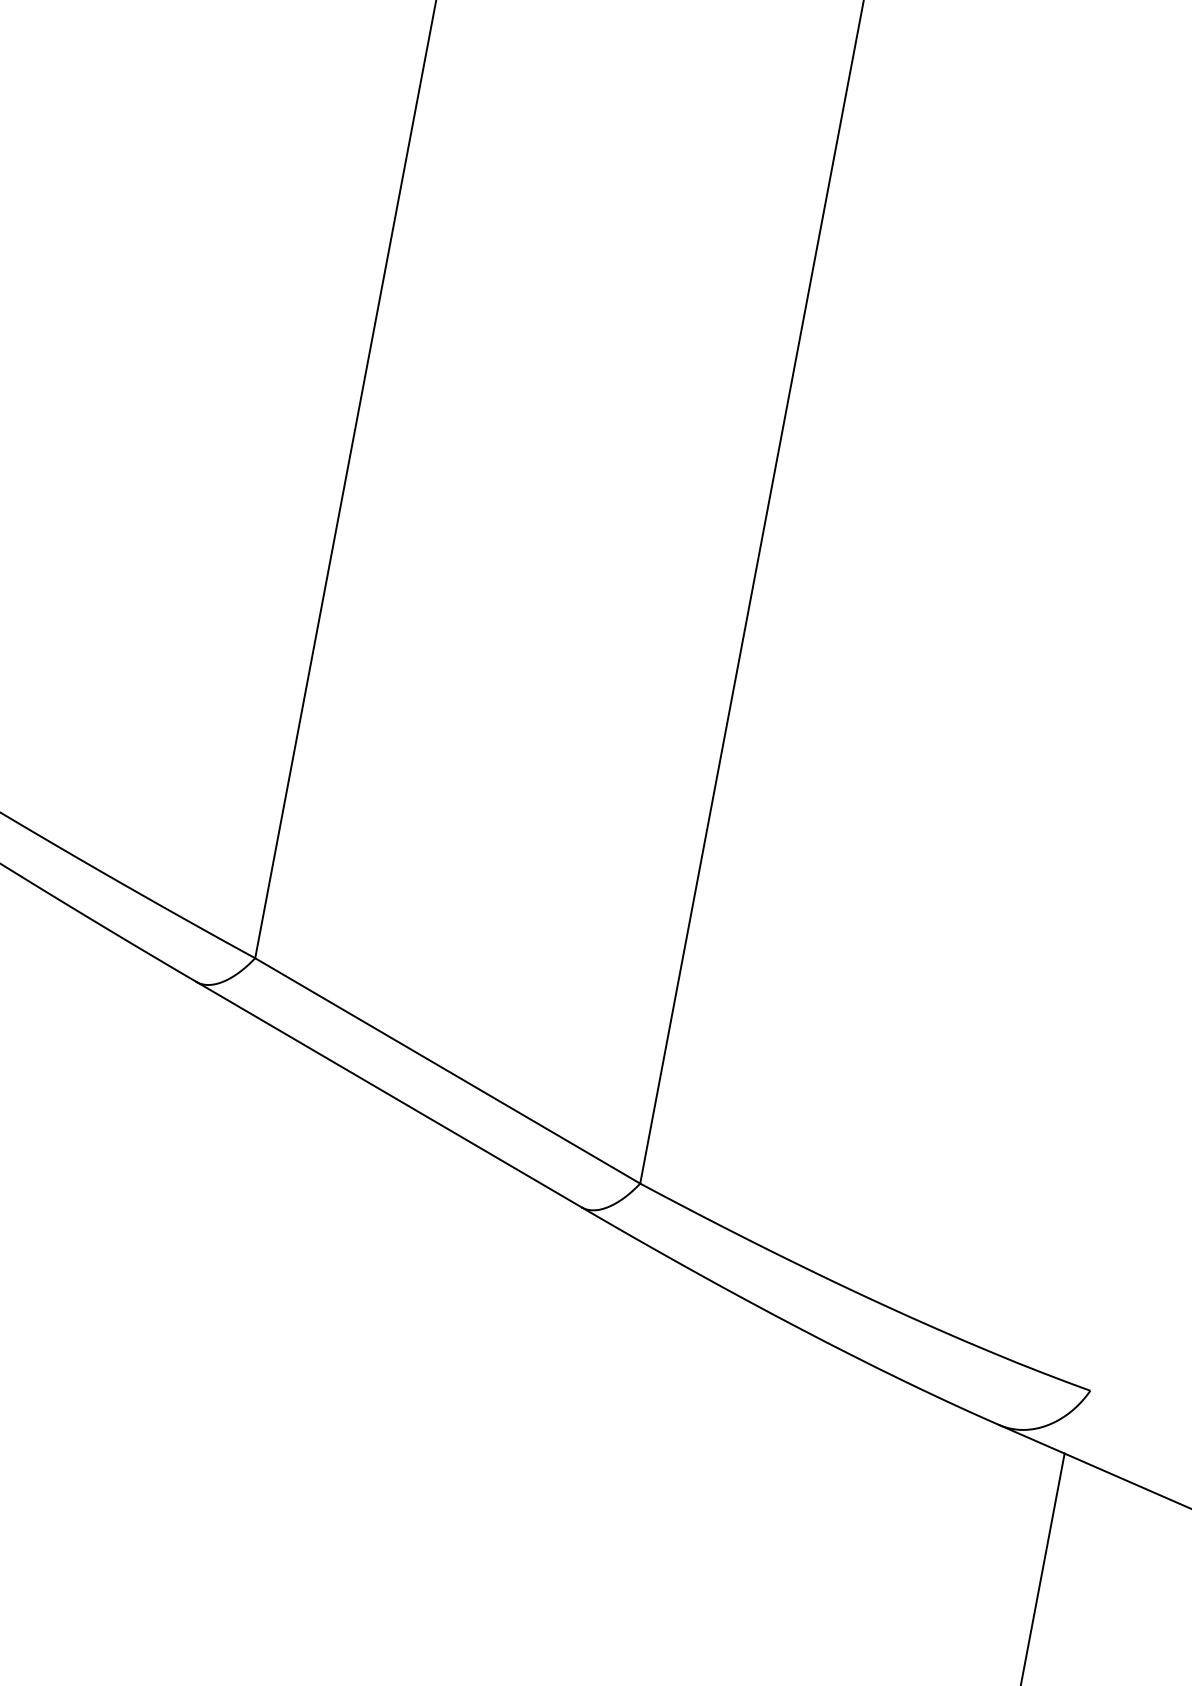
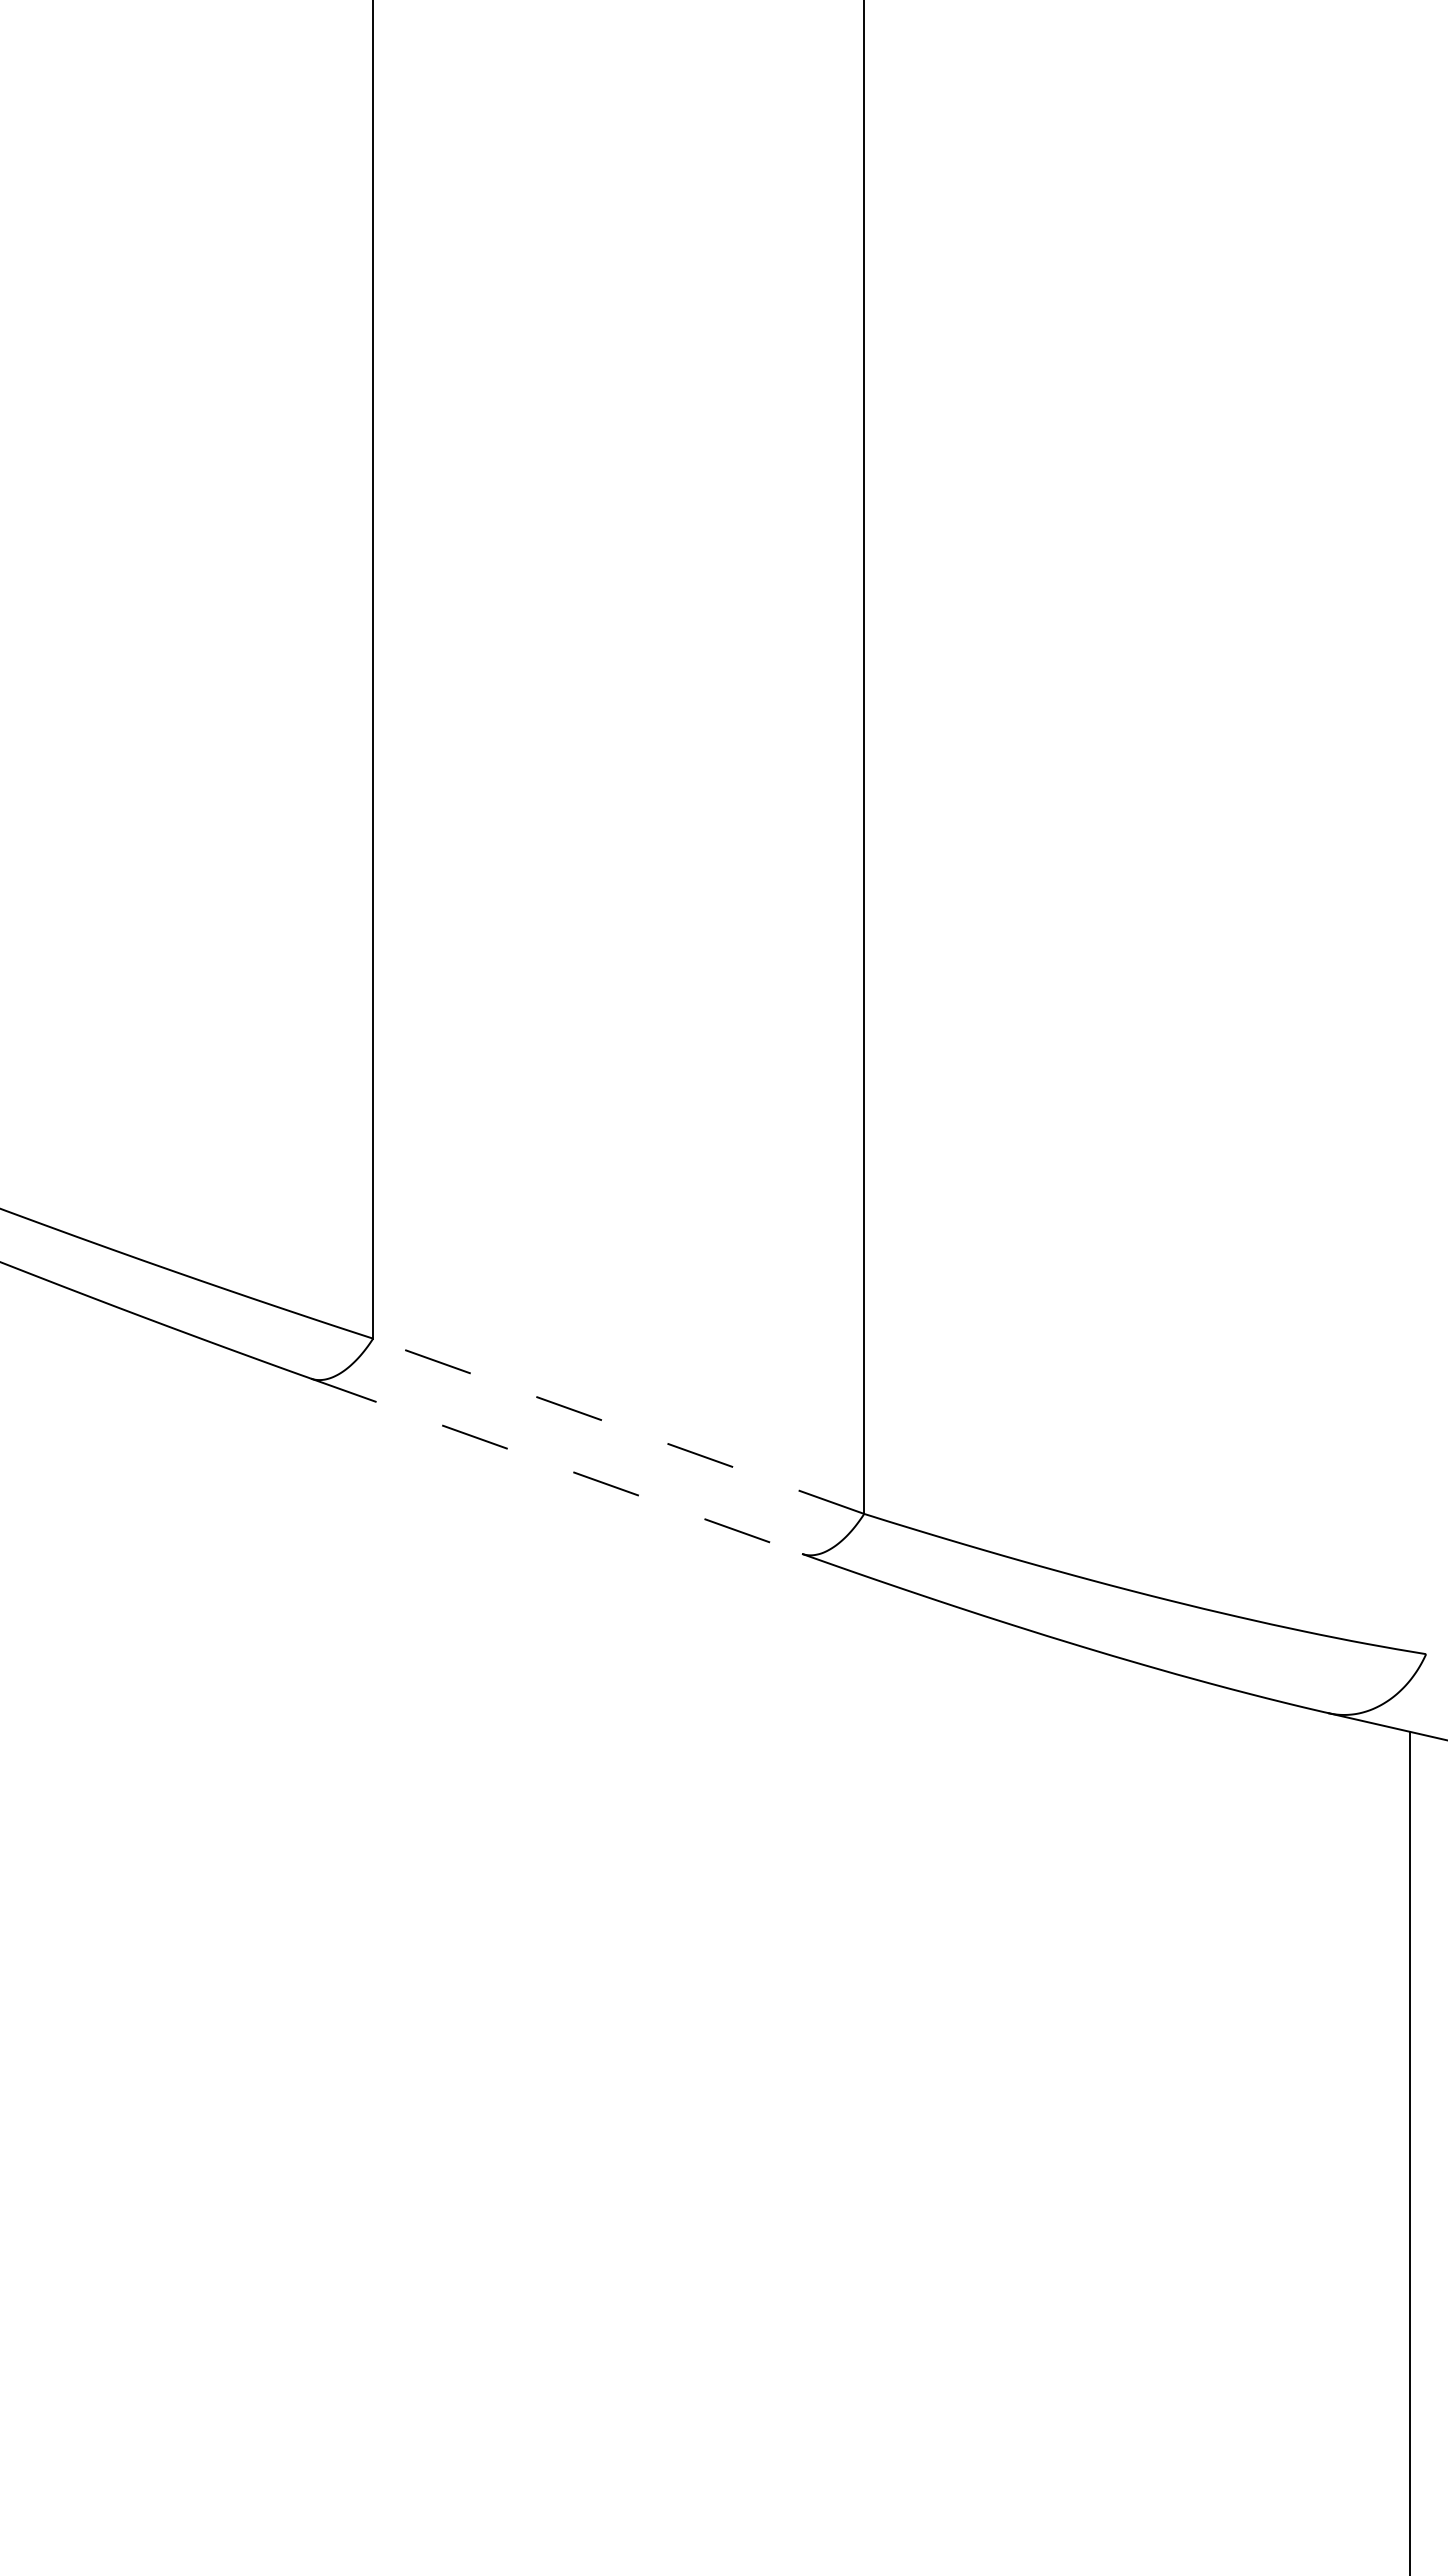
line: (447, 1071) -> (618, 1426), solid -> dashed
line: (389, 1094) -> (556, 1466), solid -> dashed

